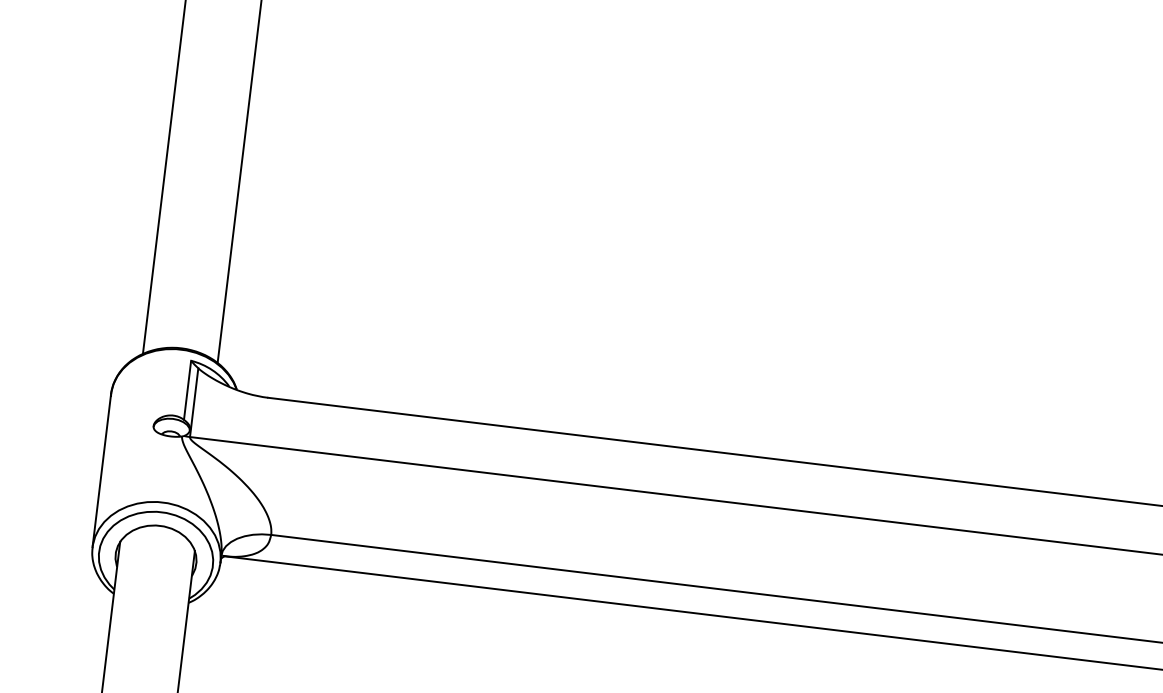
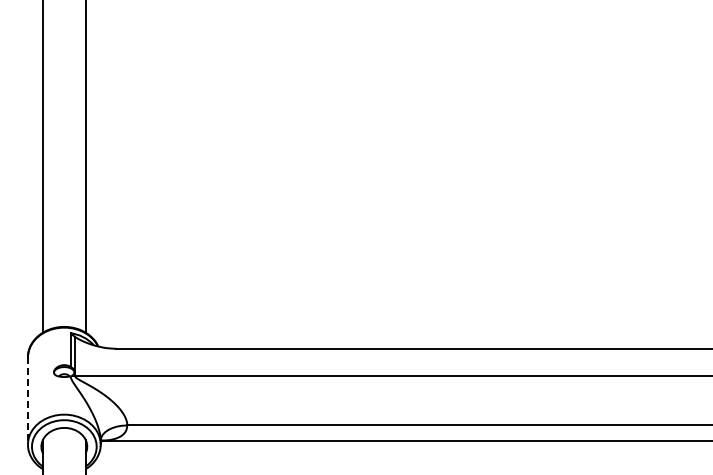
line: (100, 471) -> (27, 401), solid -> dashed

